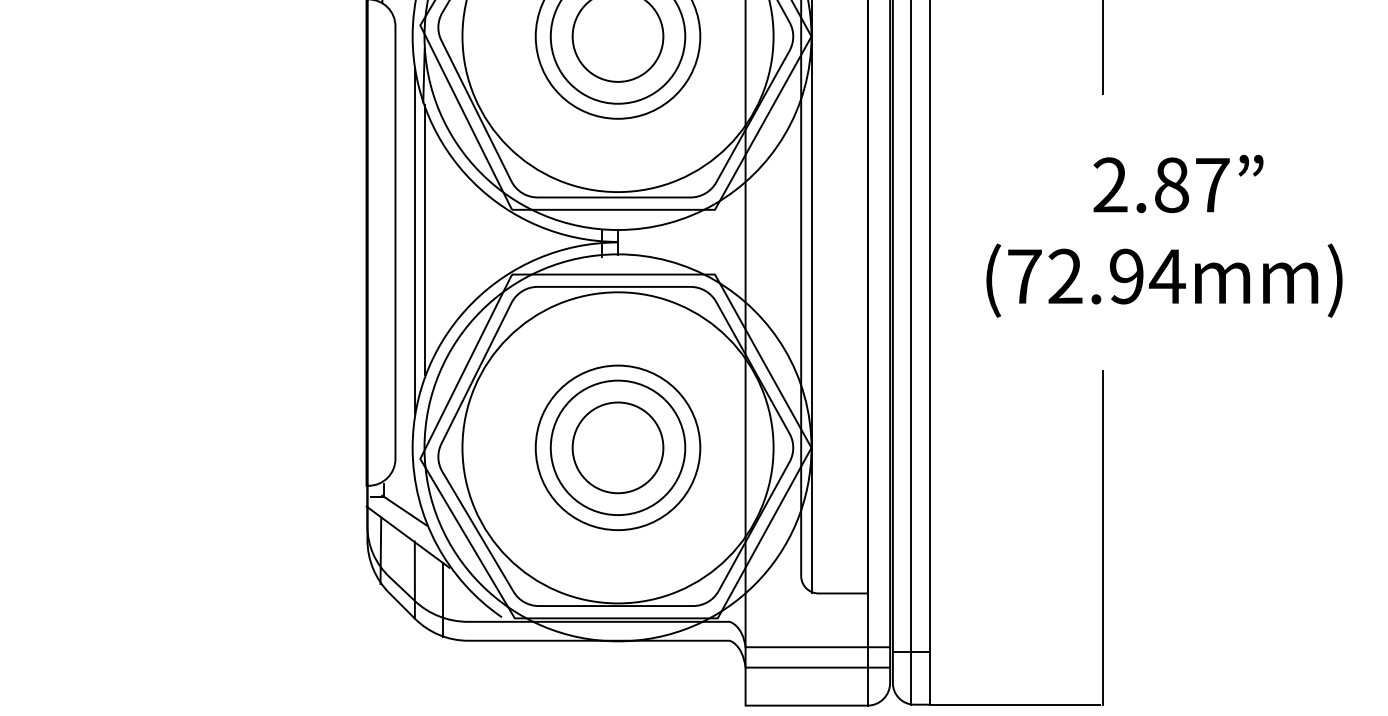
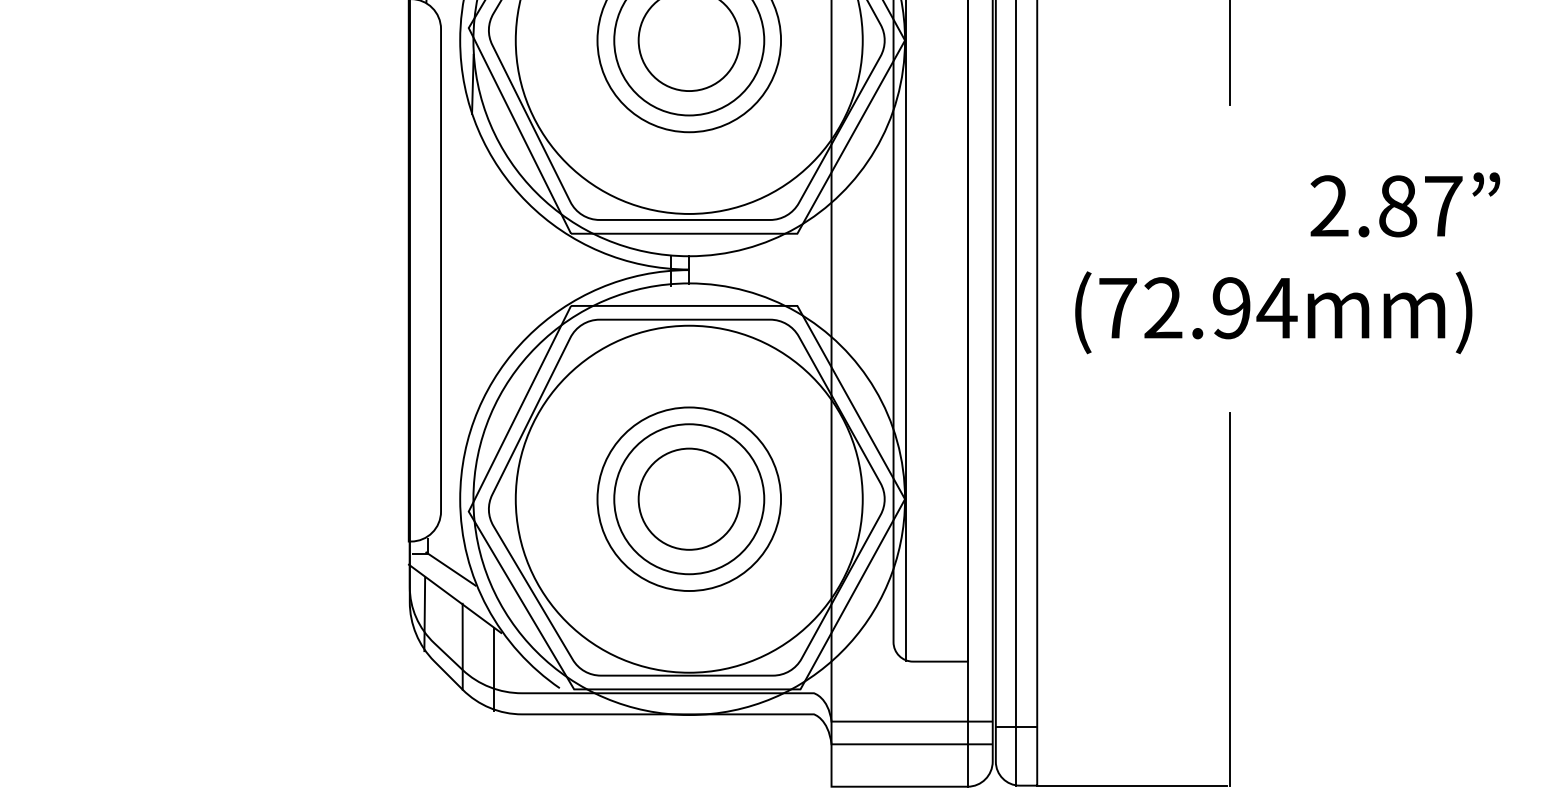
text: (1178, 183) -> (1405, 204), moved
line: (424, 239) -> (473, 266), removed
line: (414, 240) -> (462, 268), removed
text: (1164, 280) -> (1273, 312), moved

